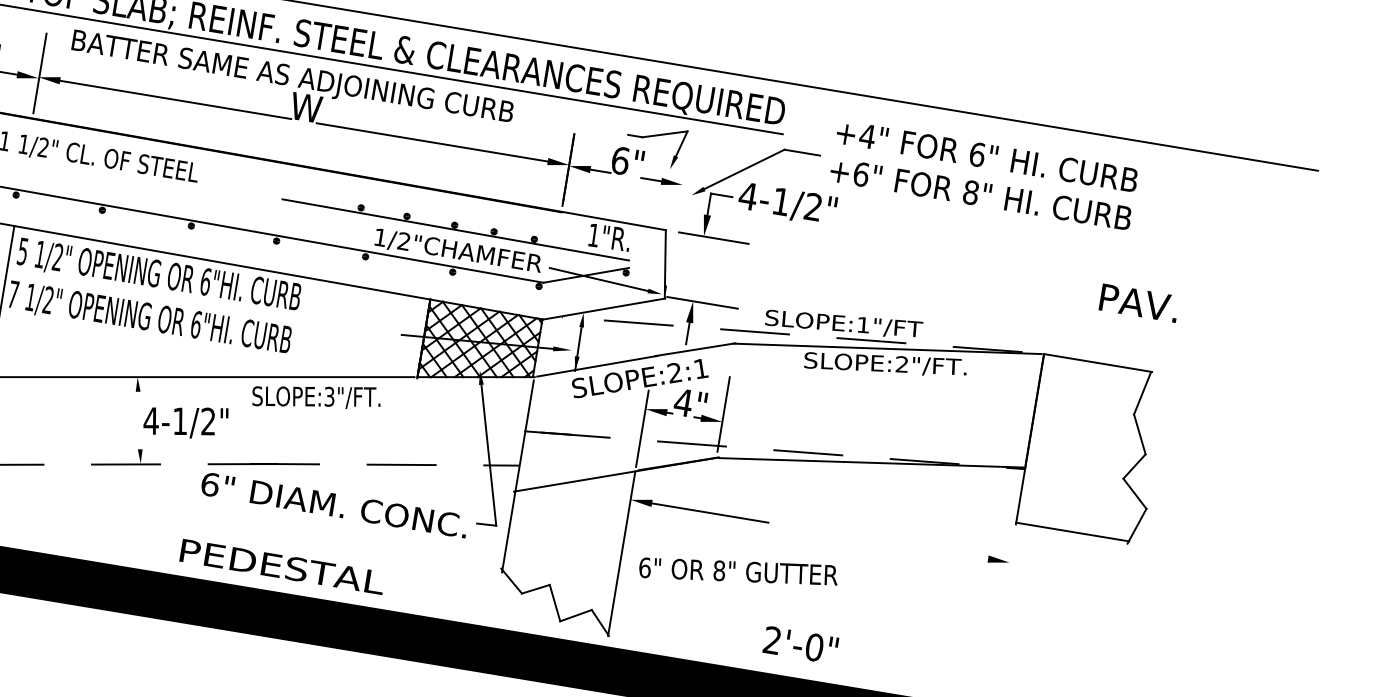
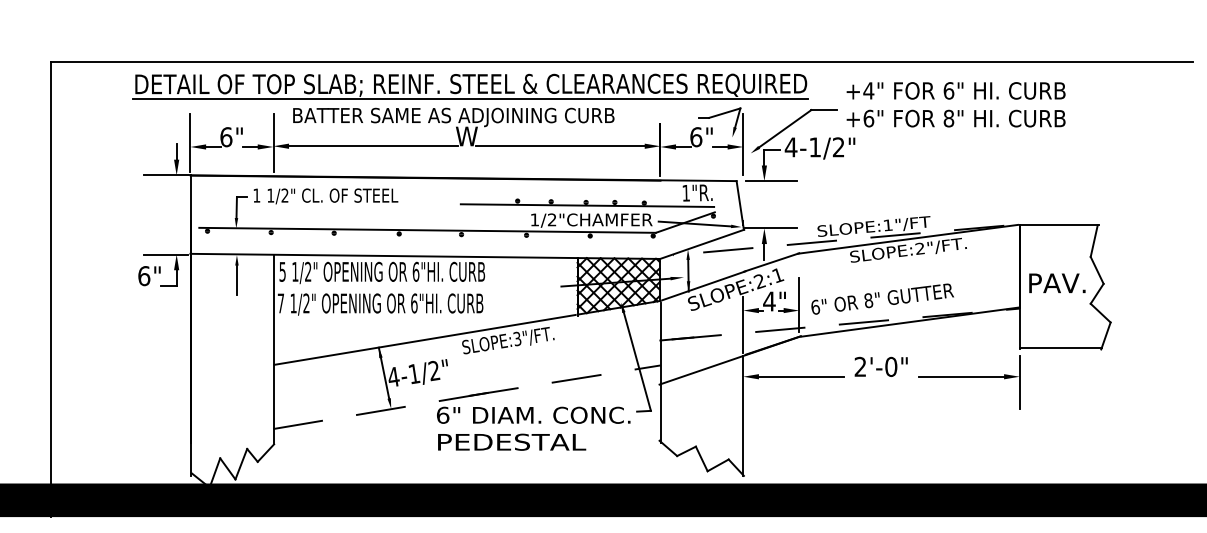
line: (683, 181) -> (743, 144), added
text: (1139, 302) -> (1057, 282), moved
line: (138, 412) -> (383, 372), added
line: (929, 549) -> (961, 376), added
text: (283, 565) -> (512, 441), moved
text: (738, 570) -> (882, 298), moved
line: (1007, 570) -> (1019, 382), added
text: (799, 644) -> (880, 366), moved

